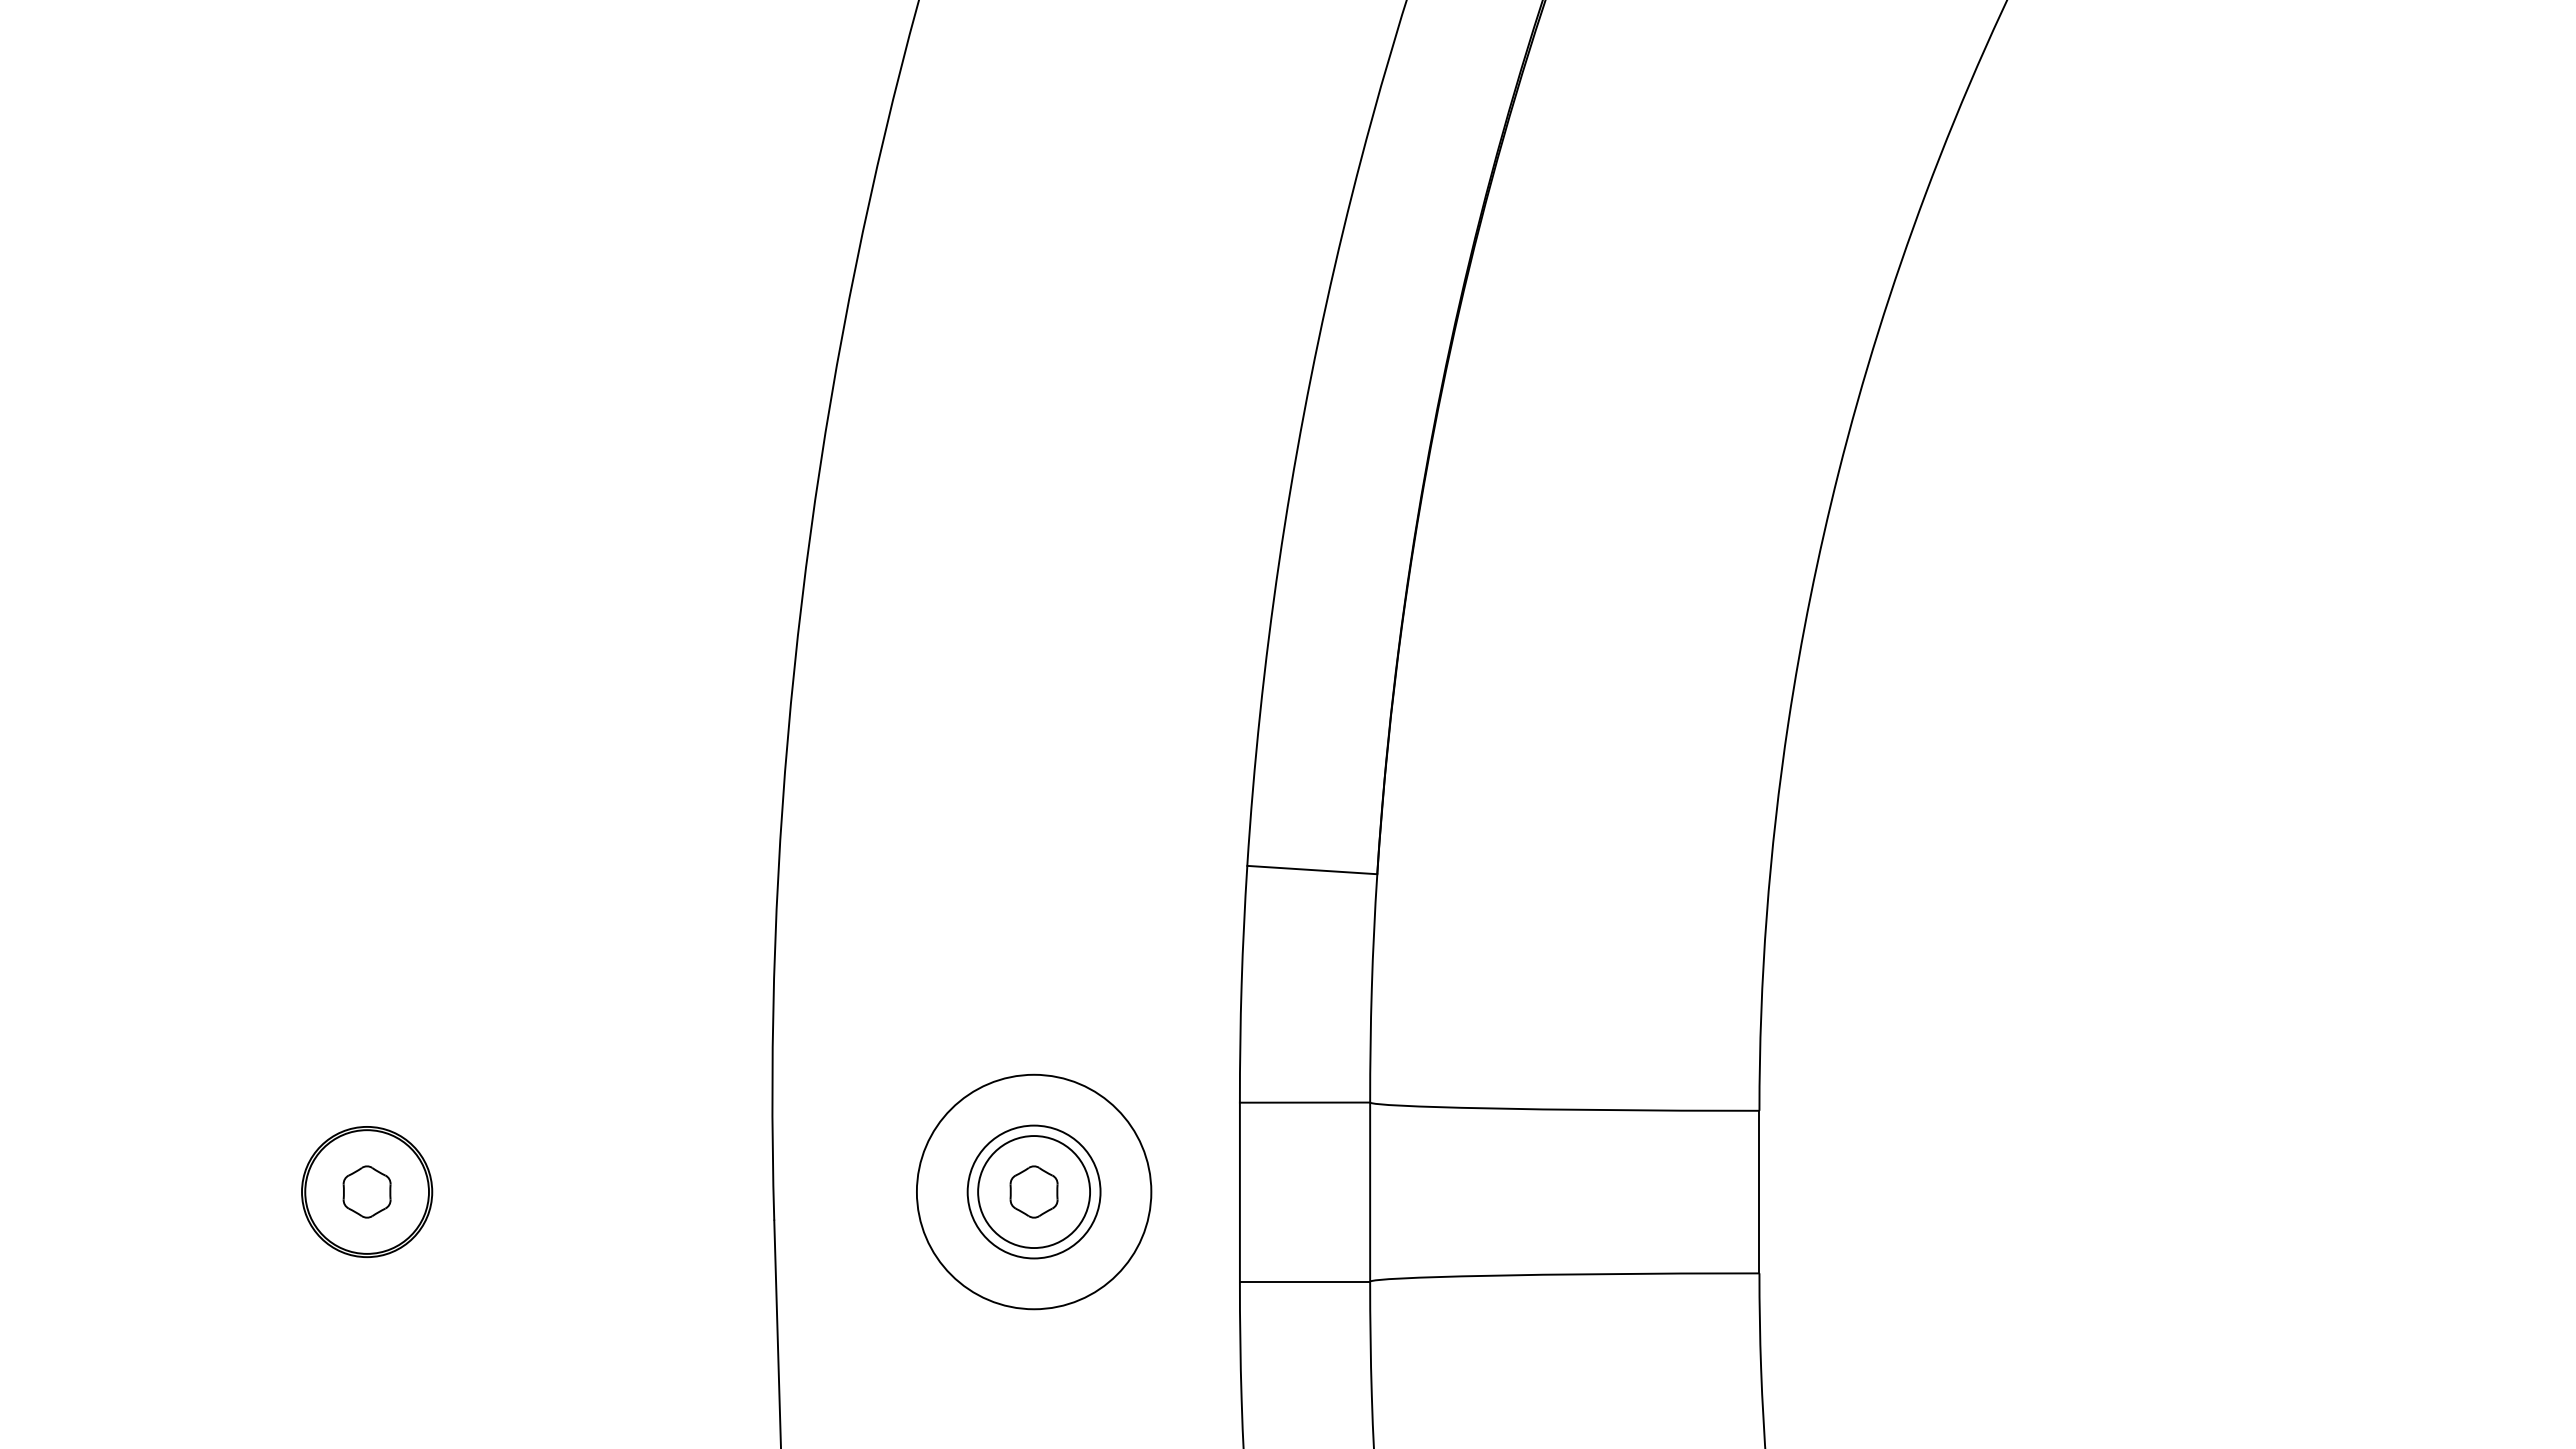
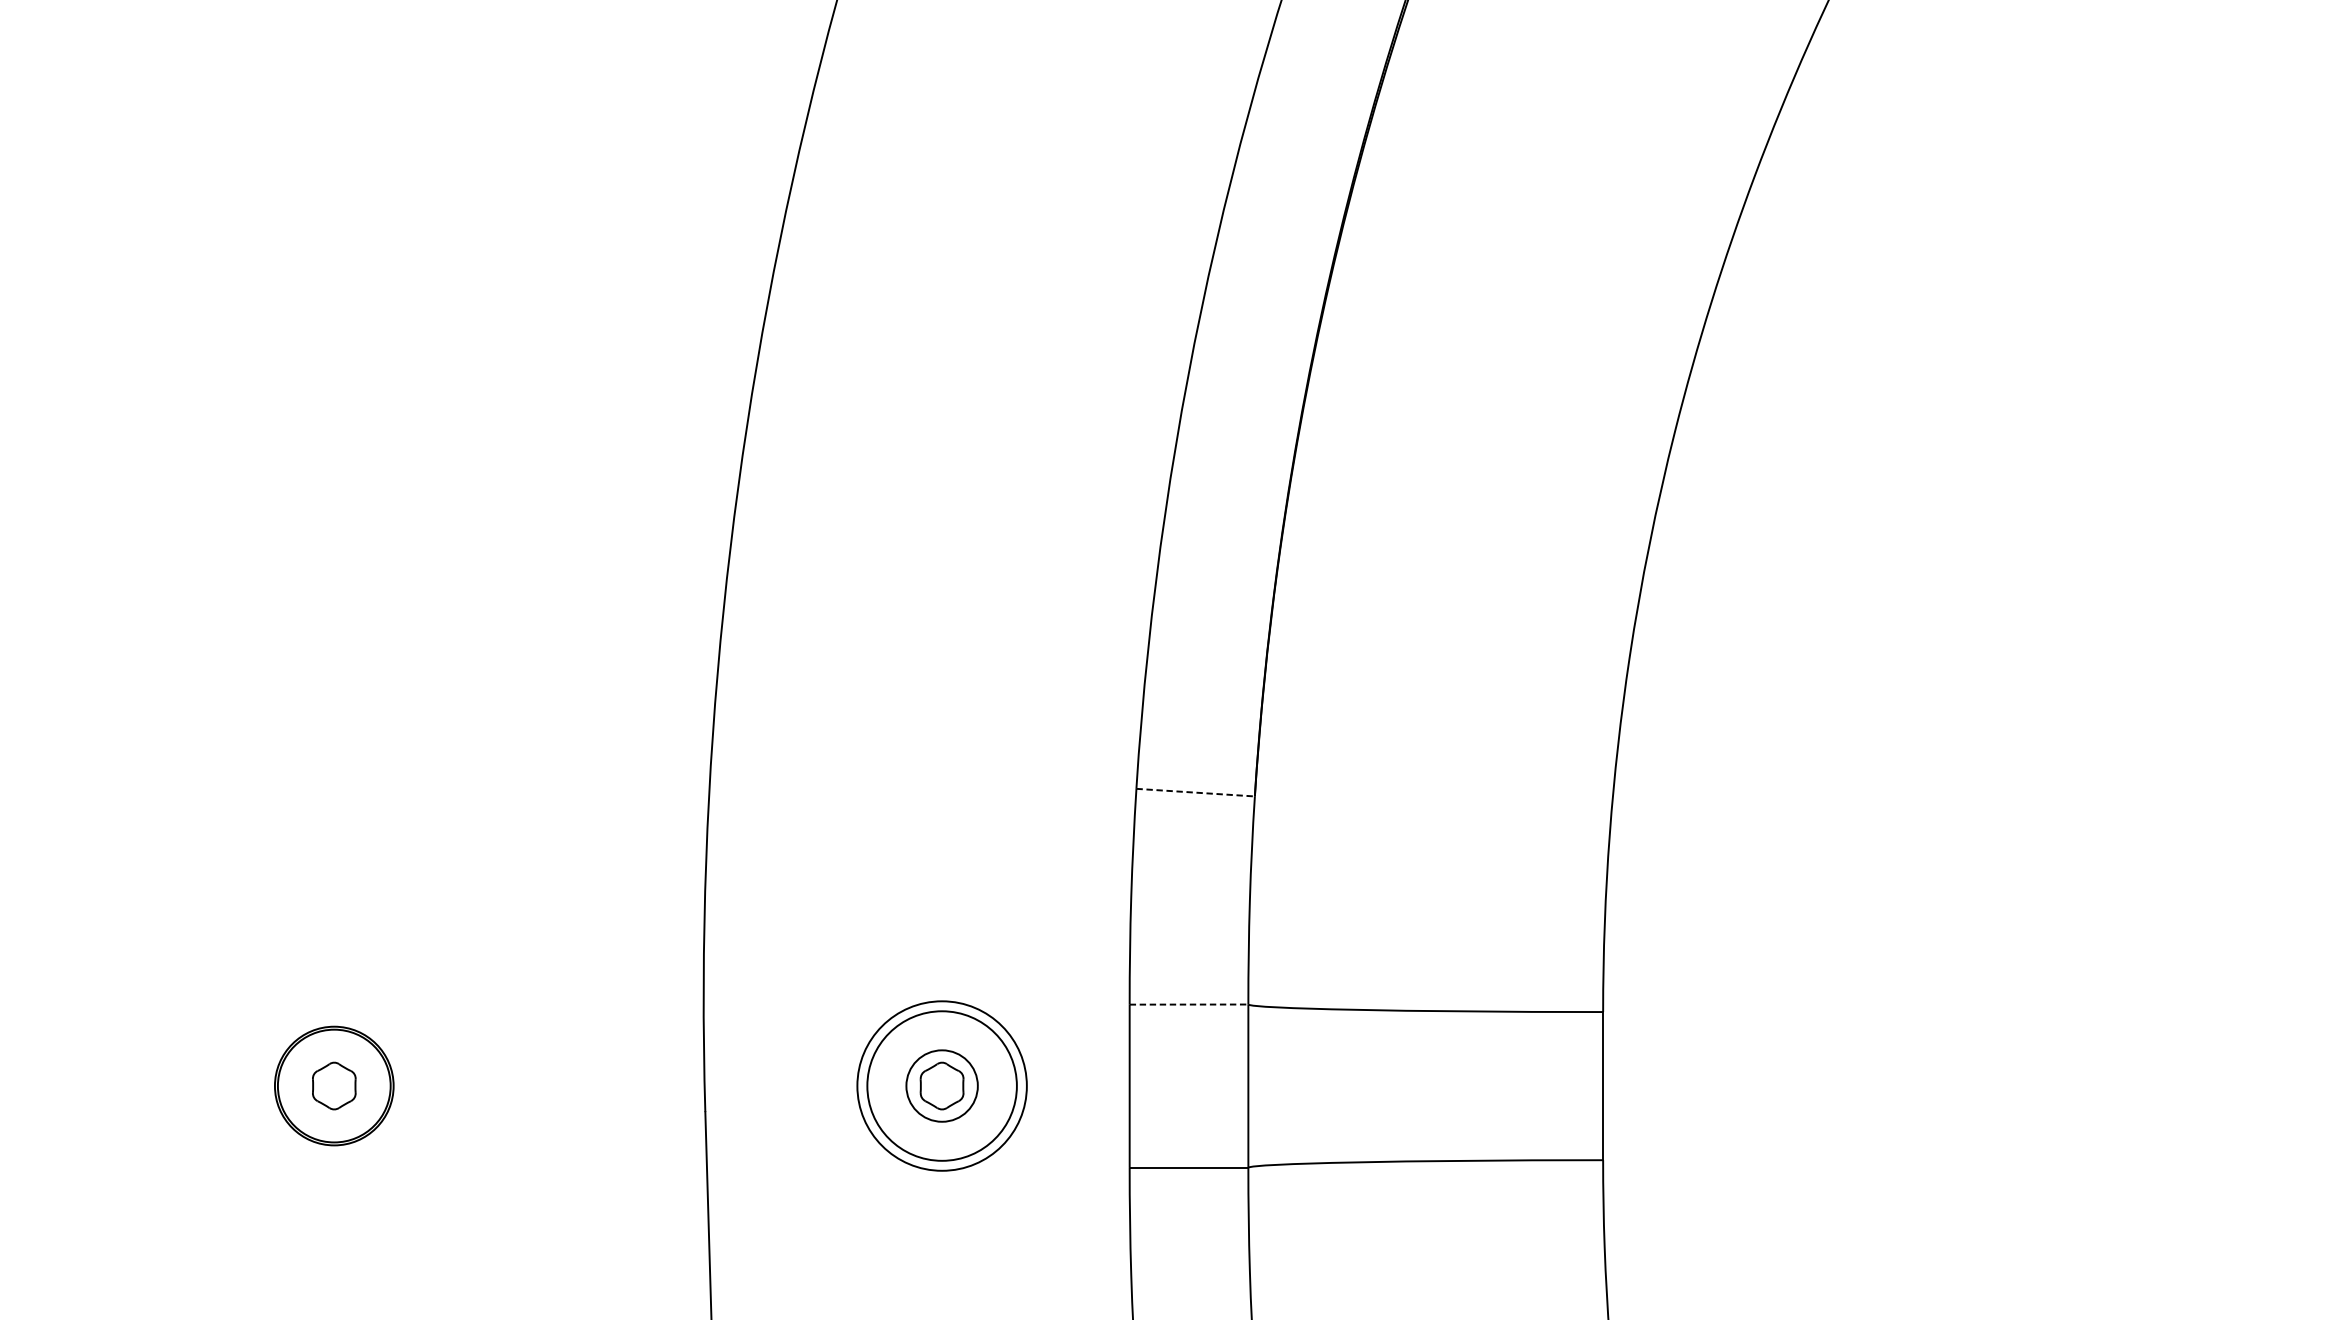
line: (1312, 870) -> (1195, 793), solid -> dashed
line: (1305, 1102) -> (1189, 1004), solid -> dashed
circle: (1033, 1191) -> (941, 1085), size x0.7
circle: (1033, 1191) -> (941, 1085), size x1.4
circle: (1034, 1192) -> (942, 1086), size x0.7

